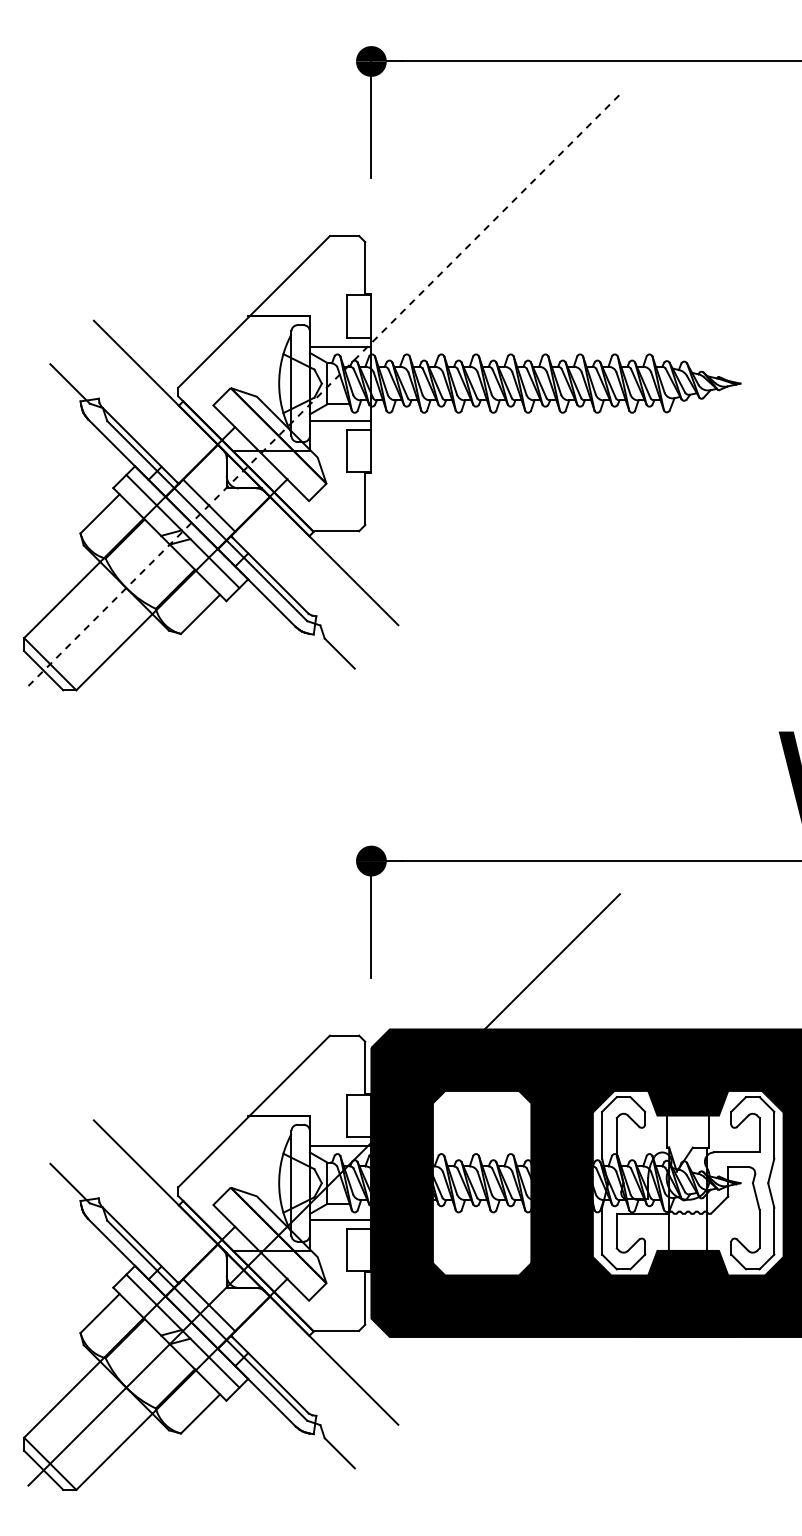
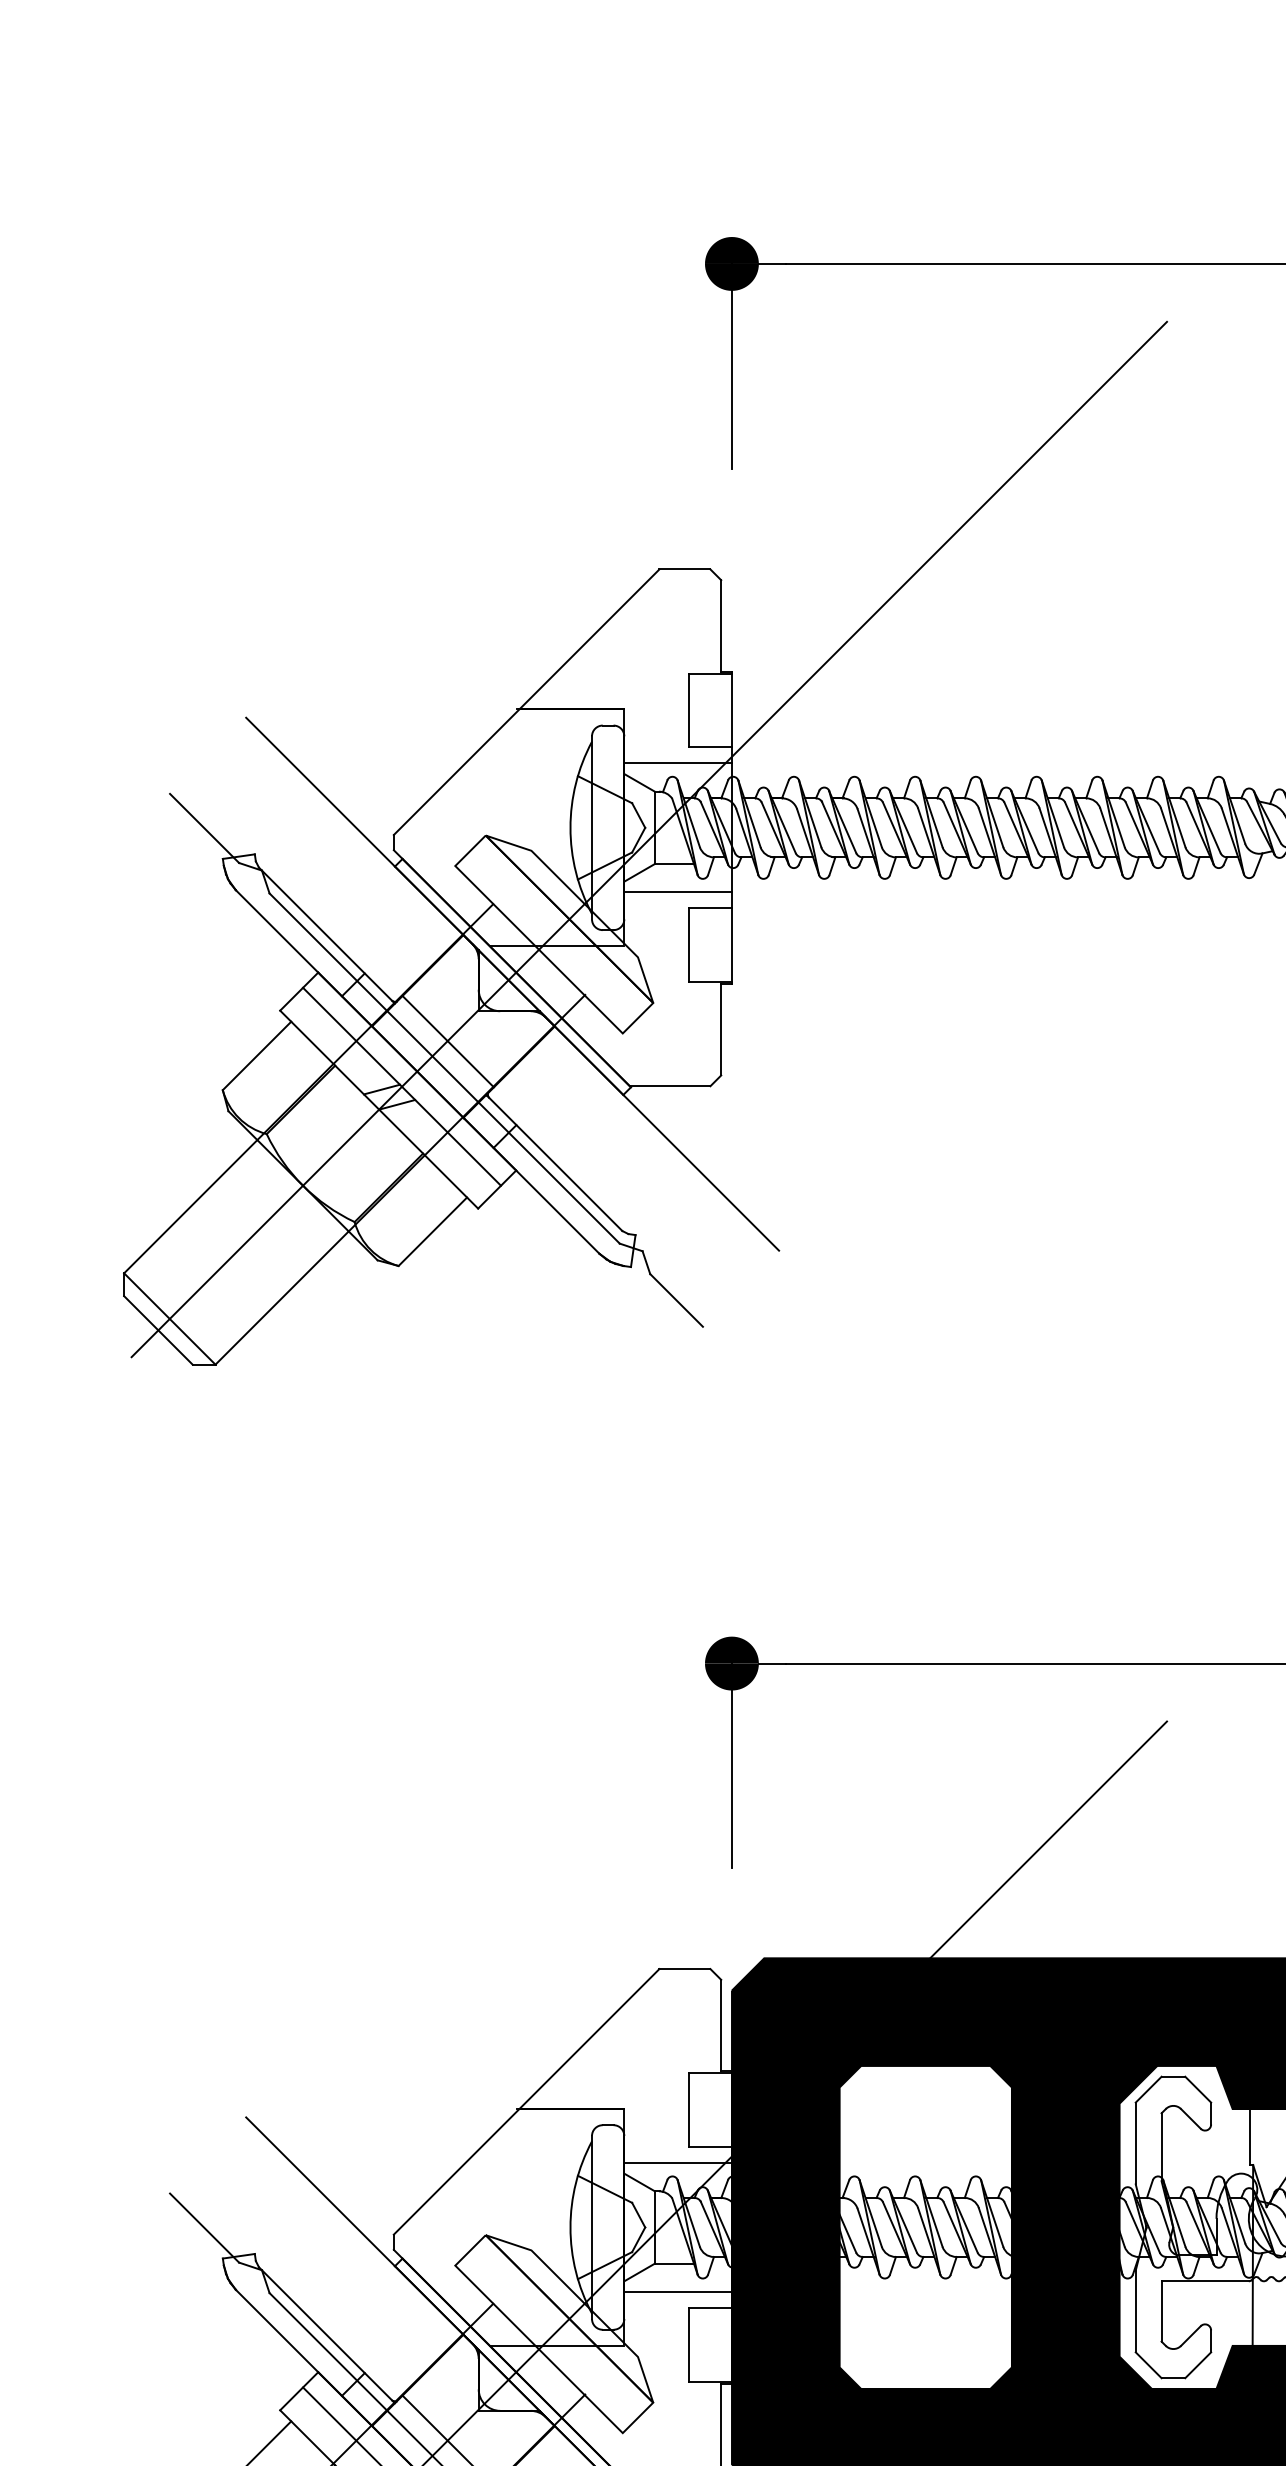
line: (324, 389) -> (649, 838), dashed -> solid

